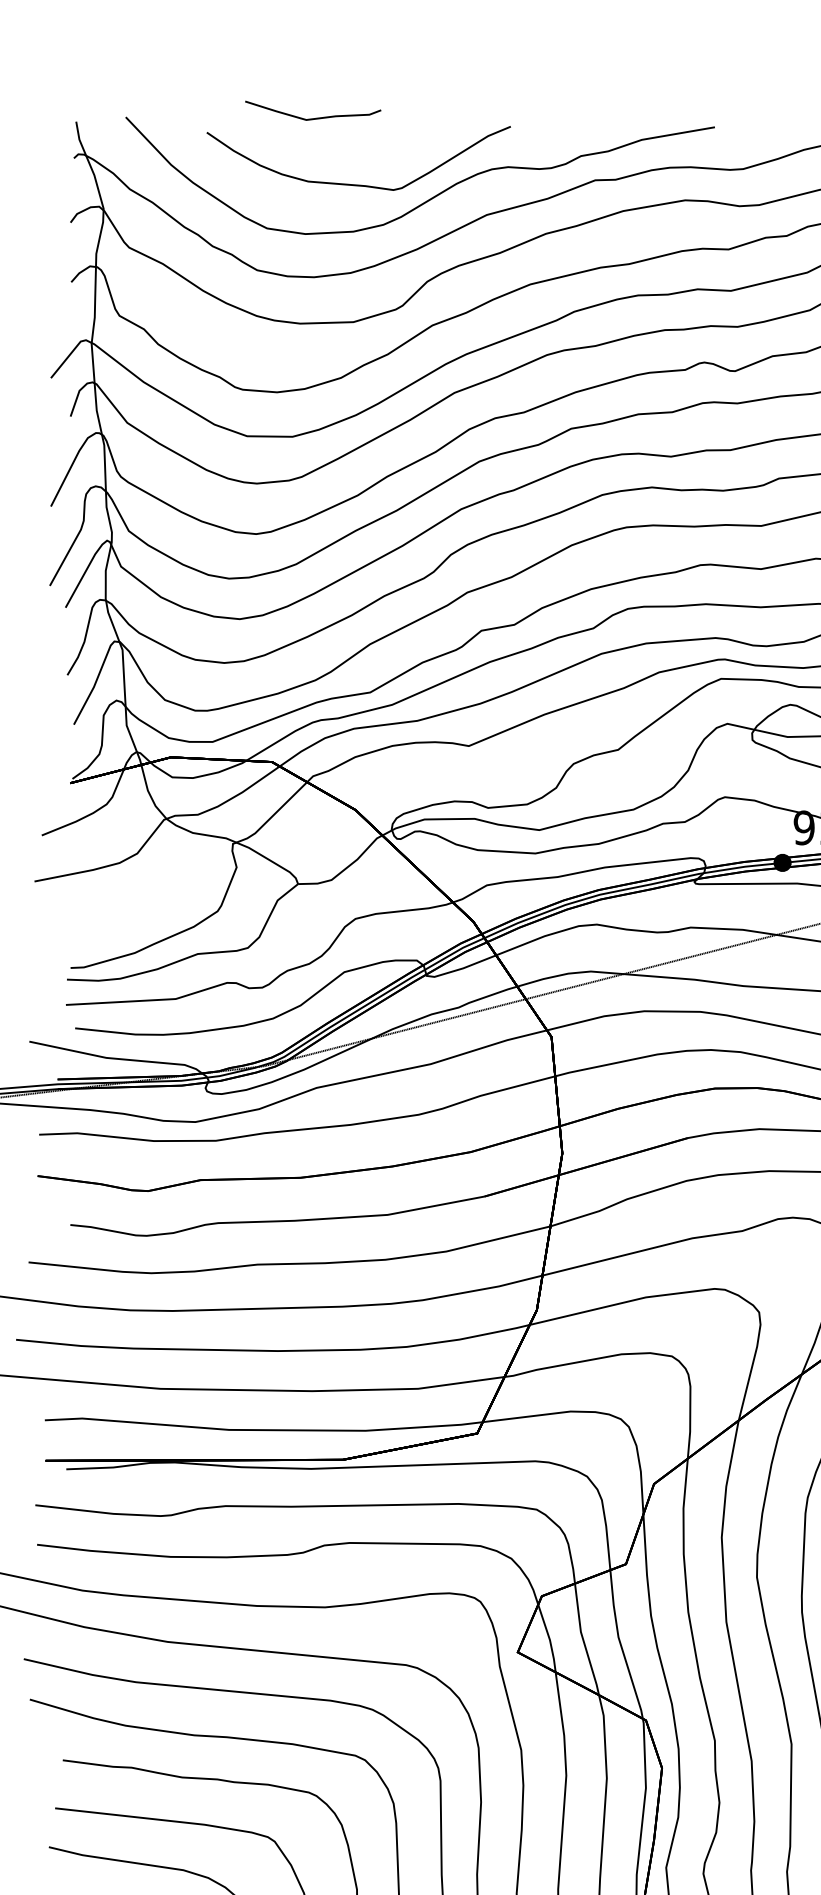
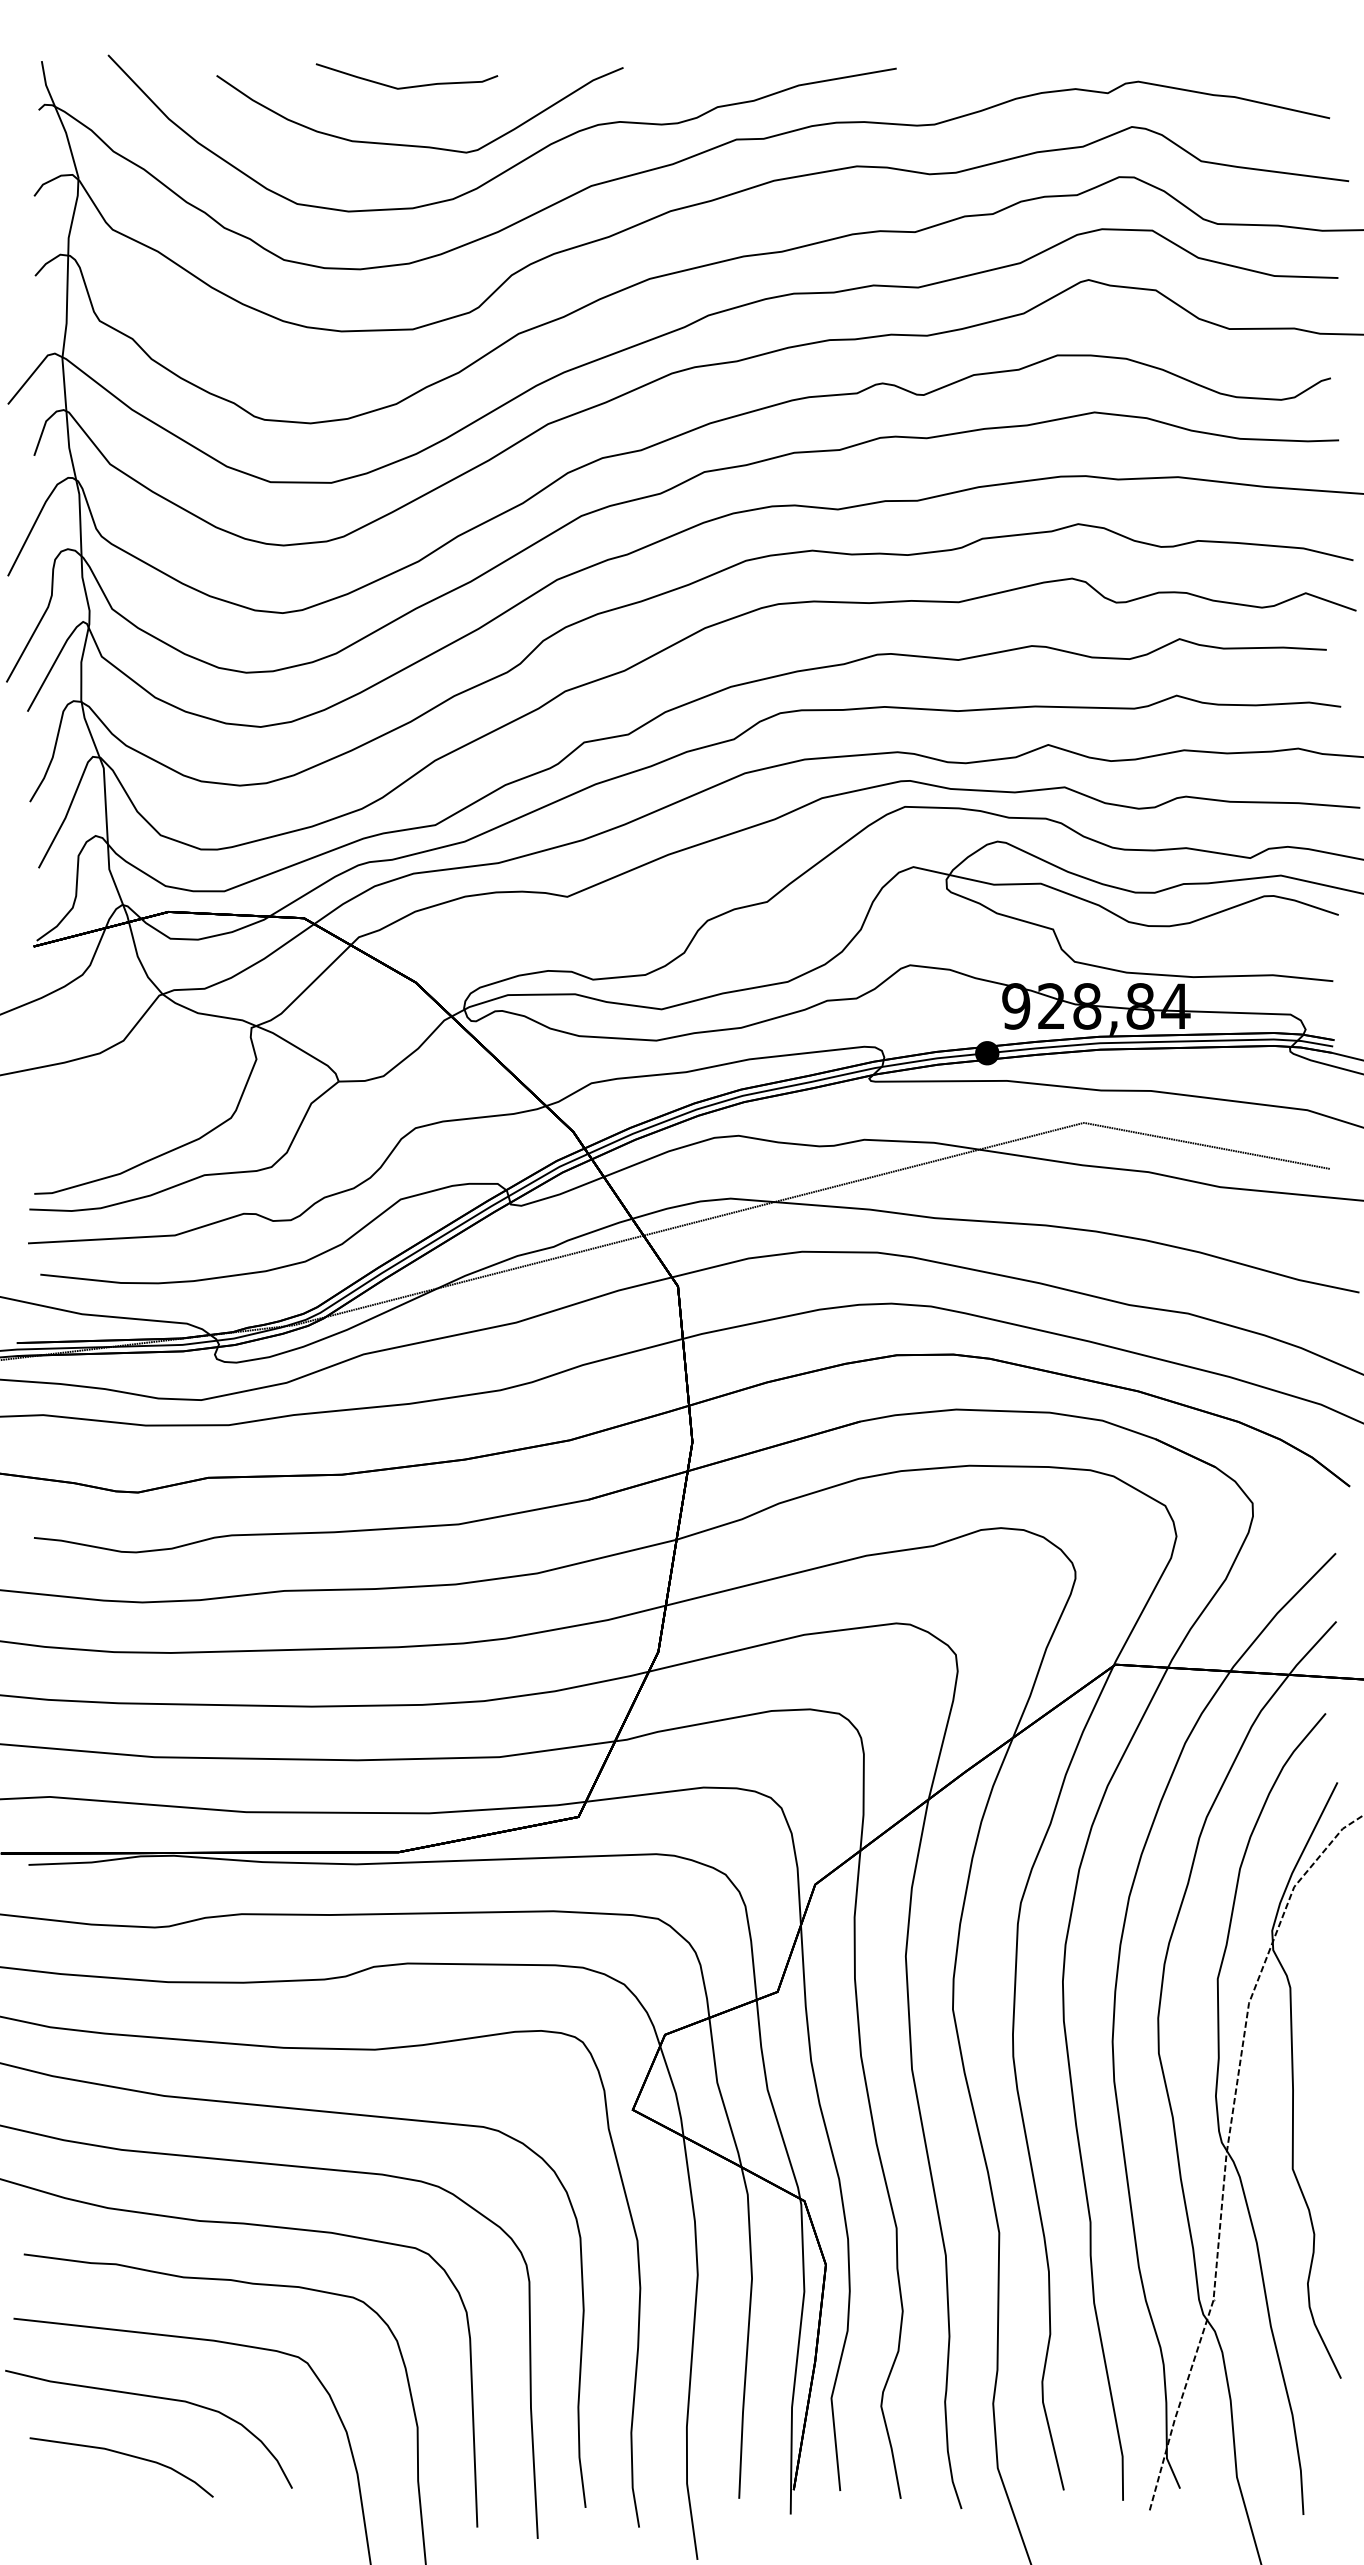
part: (312, 118) -> (406, 86), moved

